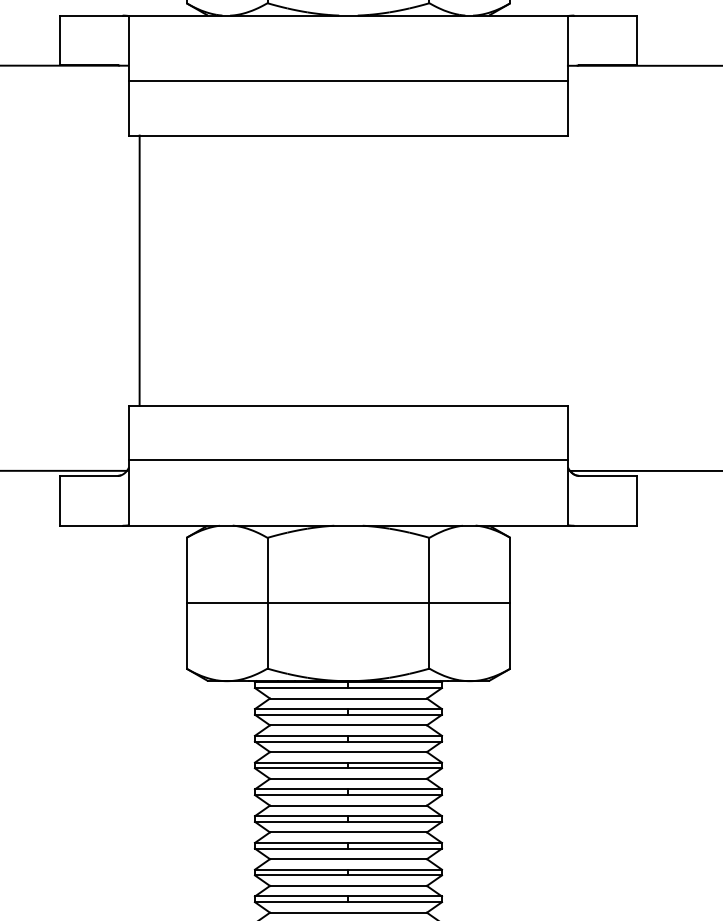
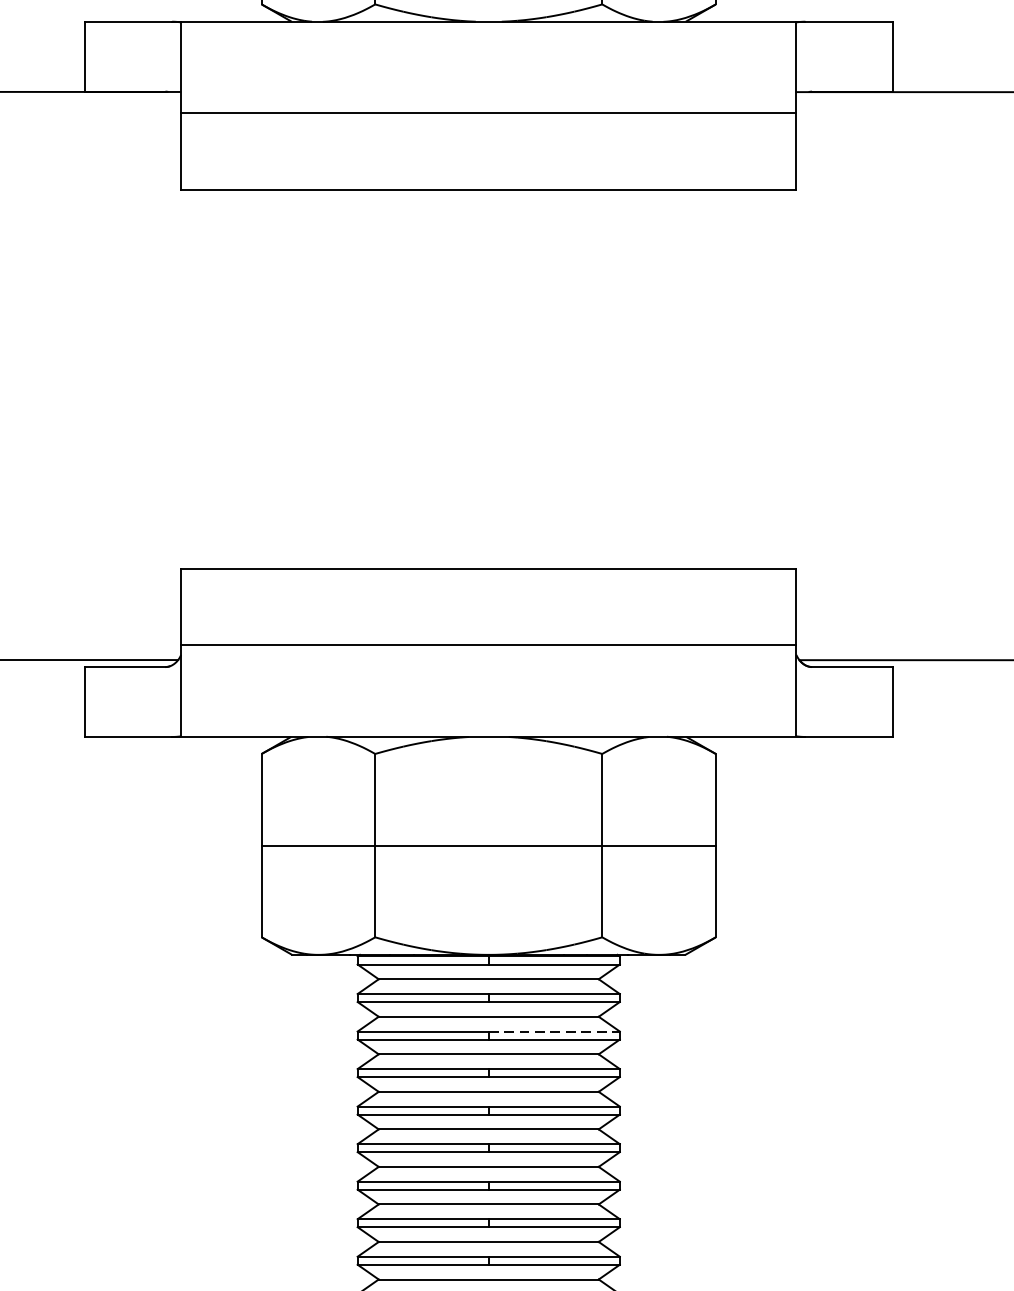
line: (139, 270) -> (195, 379), removed
line: (395, 735) -> (554, 1031), solid -> dashed

